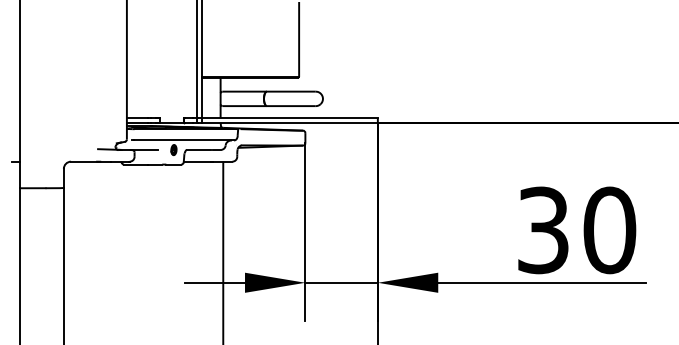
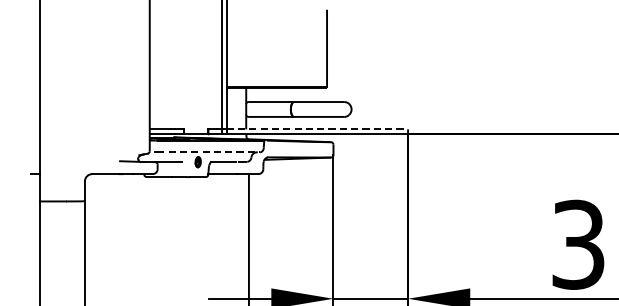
line: (290, 118) -> (318, 129), solid -> dashed
line: (184, 140) -> (209, 152), solid -> dashed

